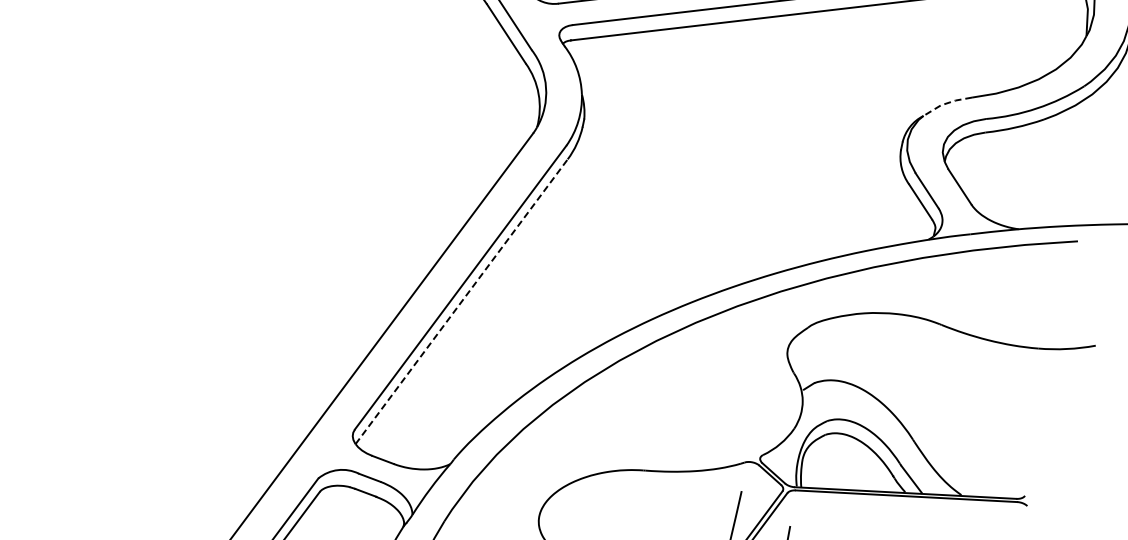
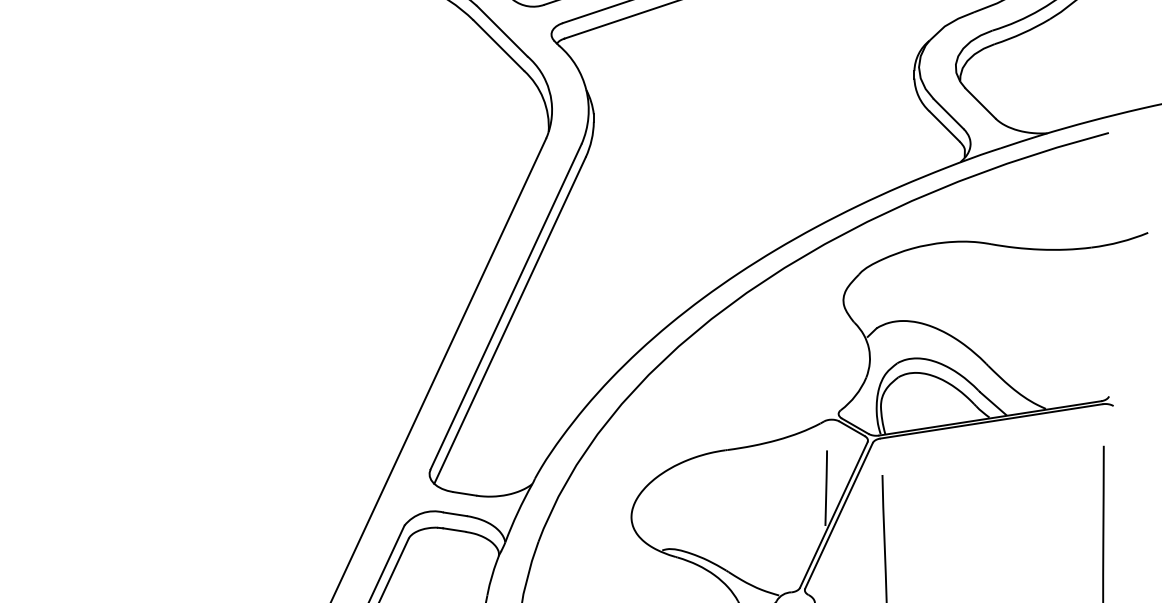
line: (946, 103) -> (949, 23), dashed -> solid
line: (462, 301) -> (510, 320), dashed -> solid

